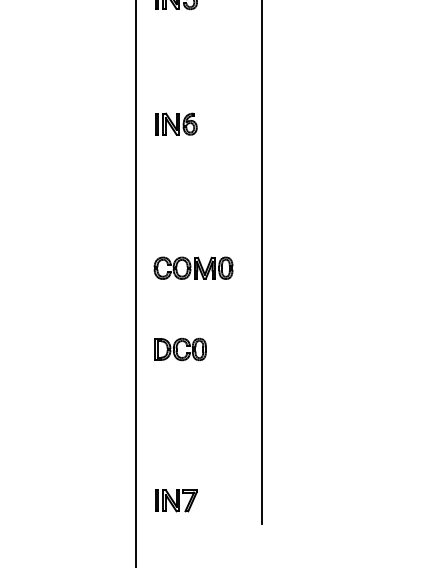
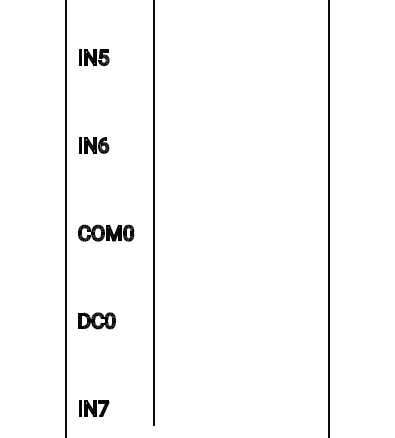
part: (194, 267) -> (106, 232), moved
part: (179, 348) -> (96, 320), moved

